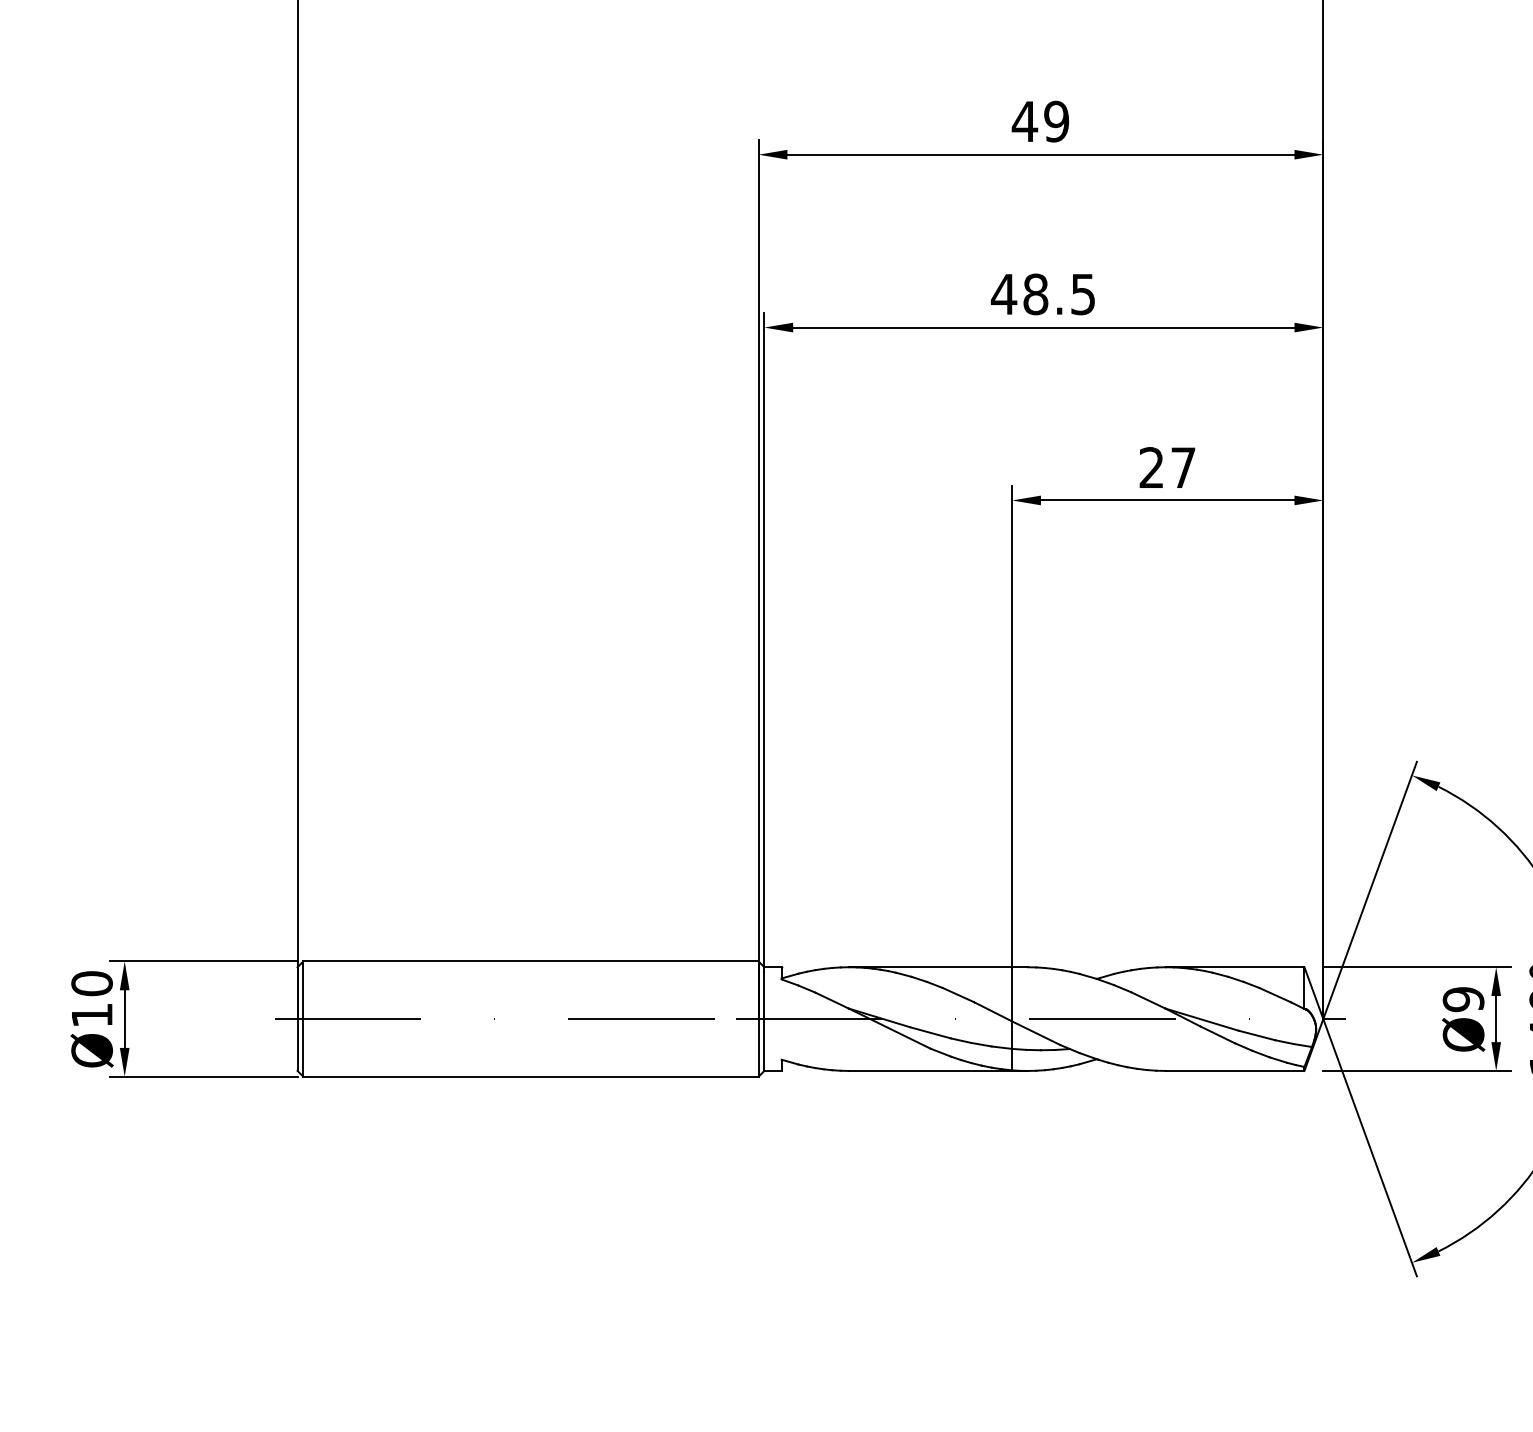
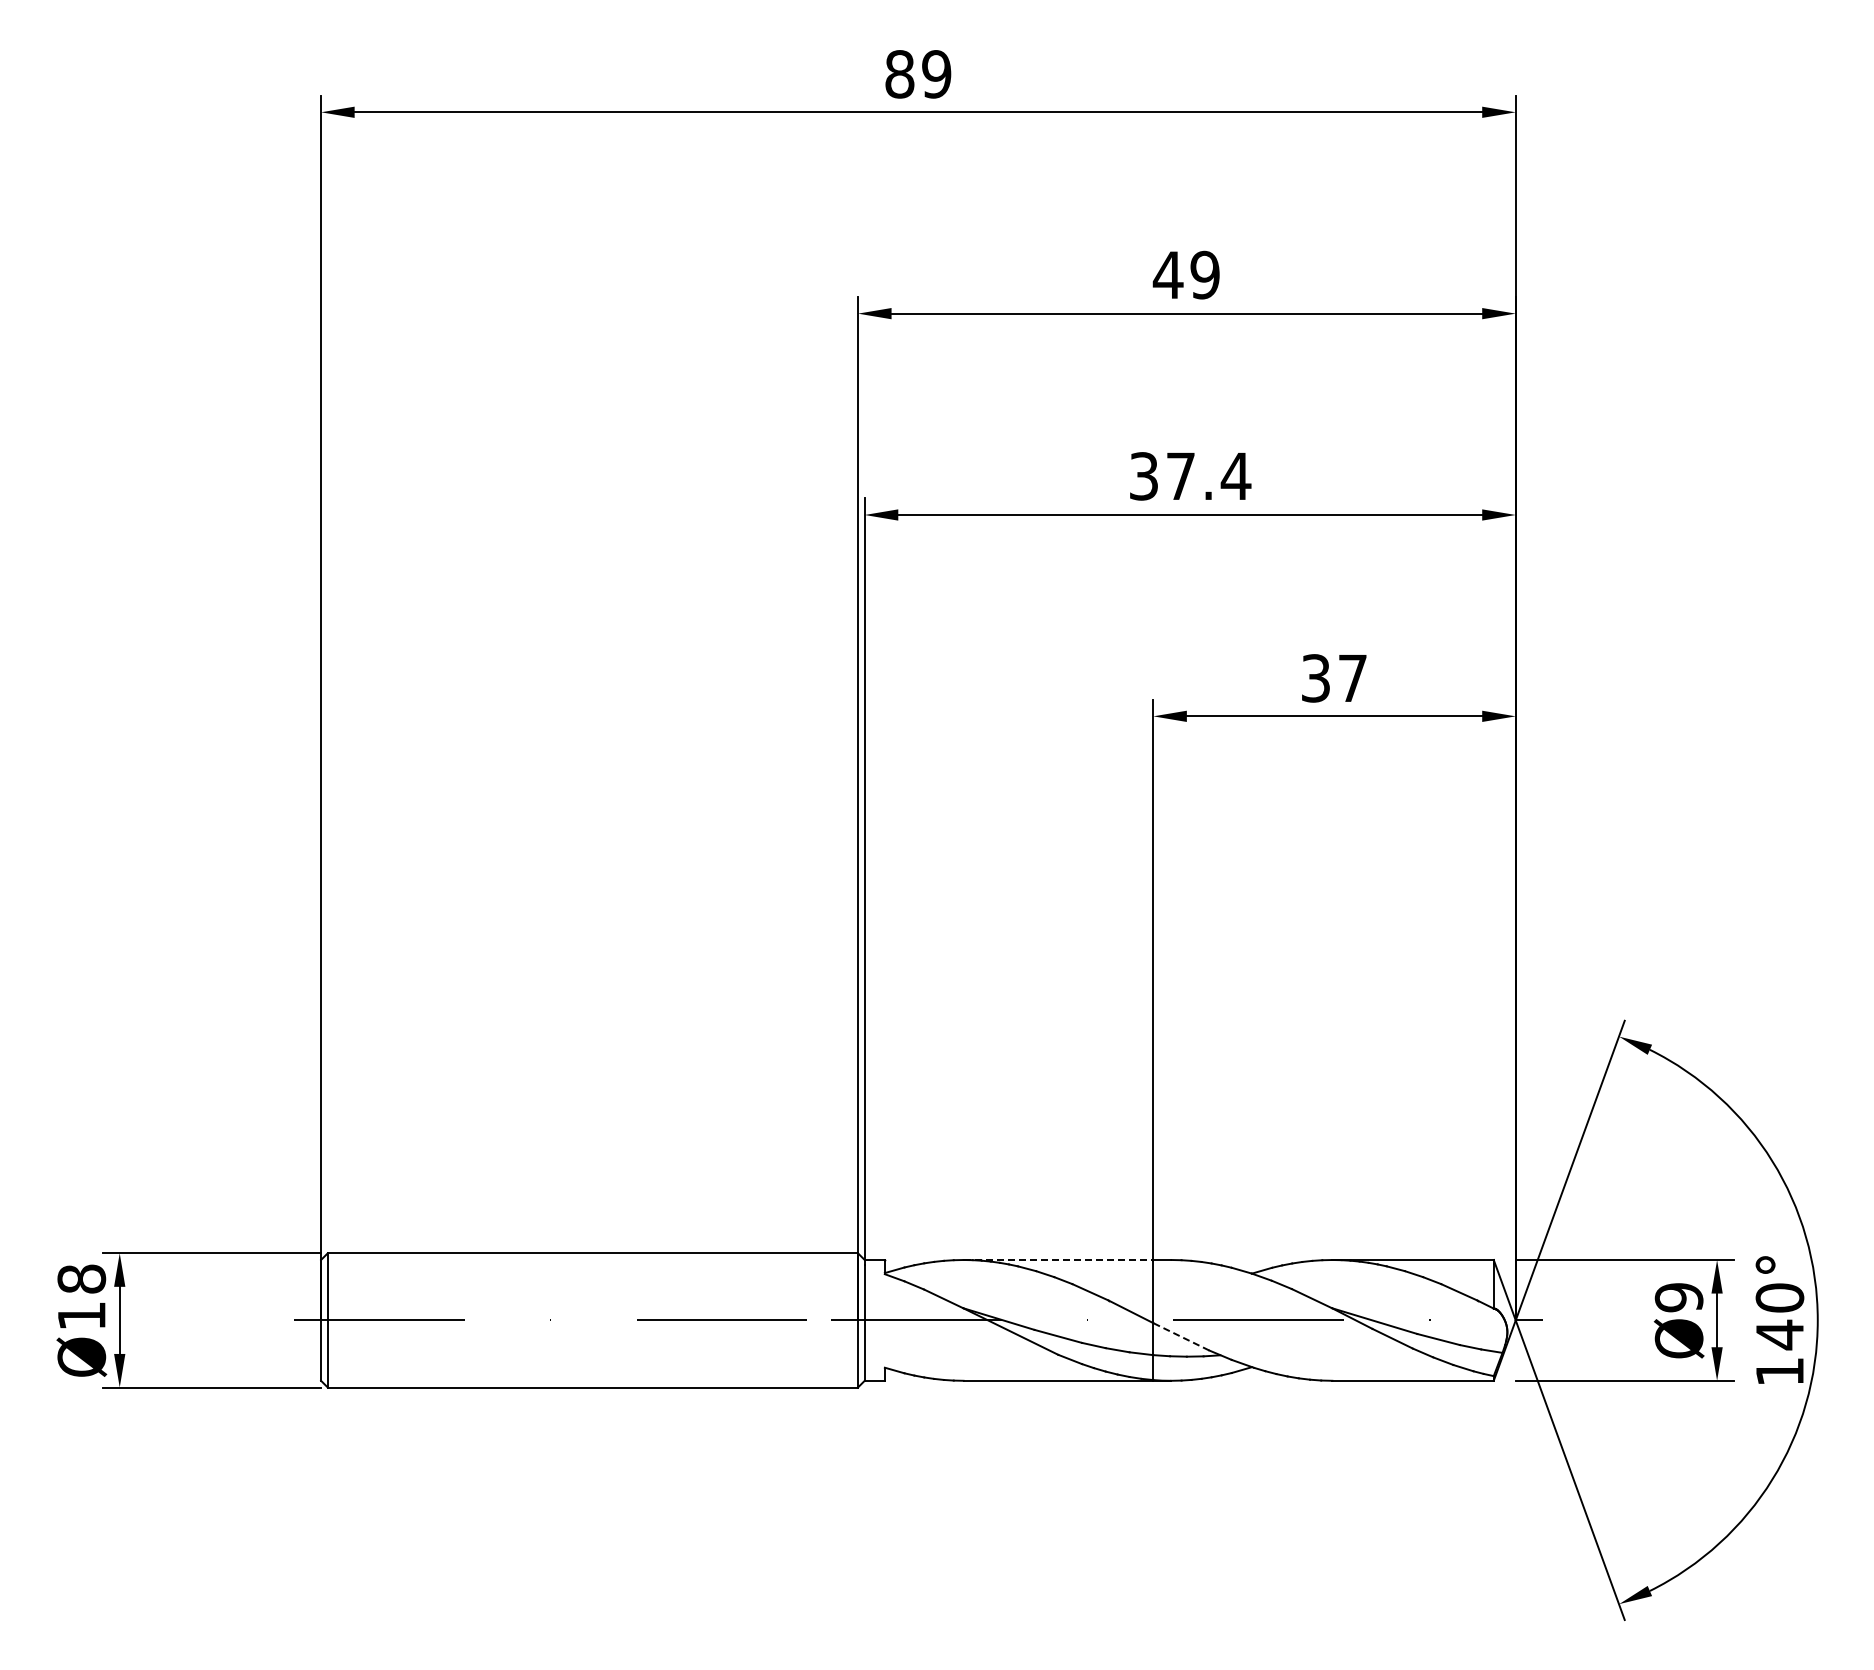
text: (1043, 294) -> (1189, 476), 48.5 -> 37.4
text: (1151, 467) -> (1315, 678), 27 -> 37
line: (930, 966) -> (1058, 1259), solid -> dashed
text: (91, 983) -> (81, 1278), Ø10 -> Ø18
line: (1035, 1032) -> (1180, 1336), solid -> dashed

